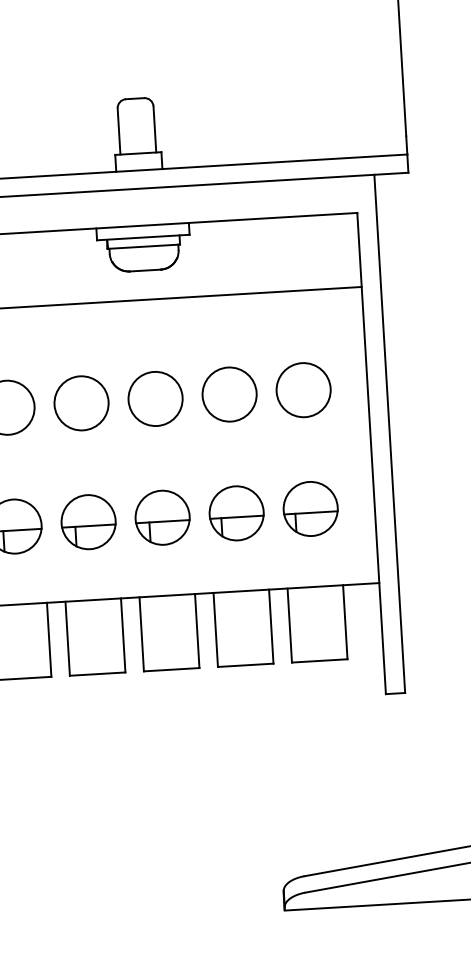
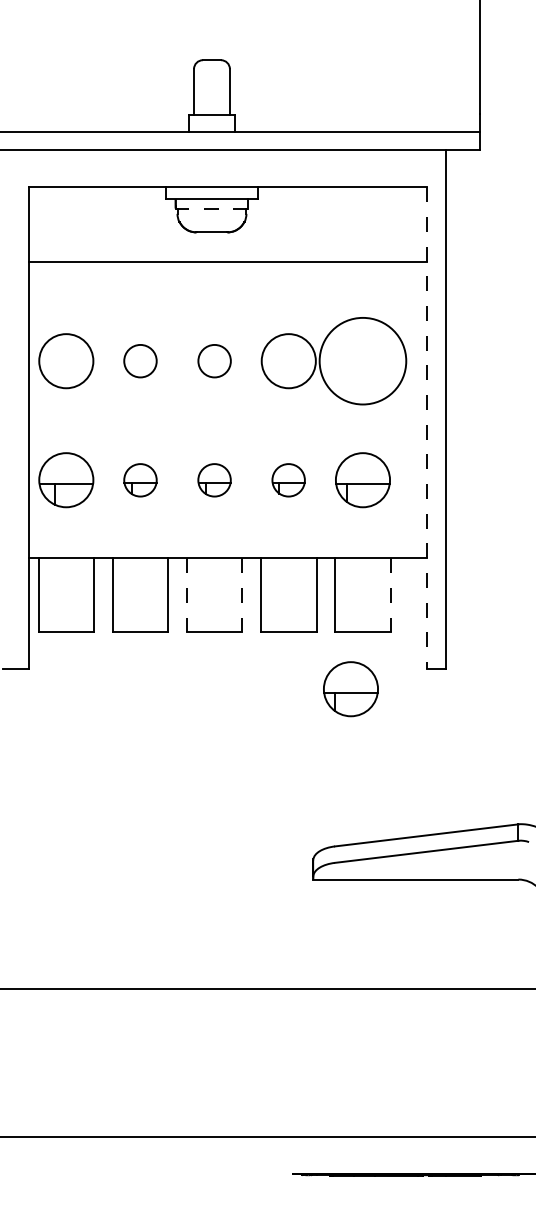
line: (143, 246) -> (211, 208), solid -> dashed
circle: (303, 390) -> (362, 361), size x1.6
circle: (155, 399) -> (214, 361), size x0.6
circle: (81, 403) -> (140, 361), size x0.6
line: (372, 453) -> (427, 428), solid -> dashed
part: (236, 513) -> (288, 480), size x0.6
part: (162, 518) -> (214, 480), size x0.6
part: (88, 522) -> (140, 480), size x0.6
line: (345, 622) -> (390, 595), solid -> dashed
line: (197, 631) -> (242, 595), solid -> dashed
line: (141, 634) -> (186, 595), solid -> dashed
part: (310, 718) -> (350, 689), added

